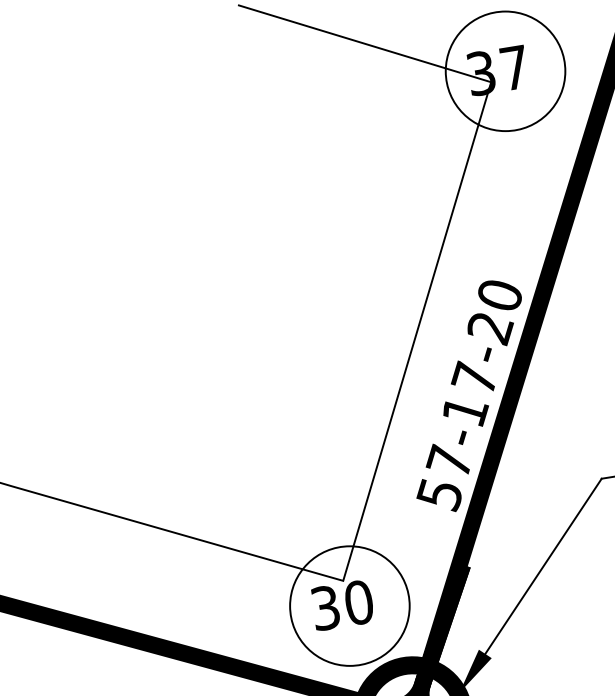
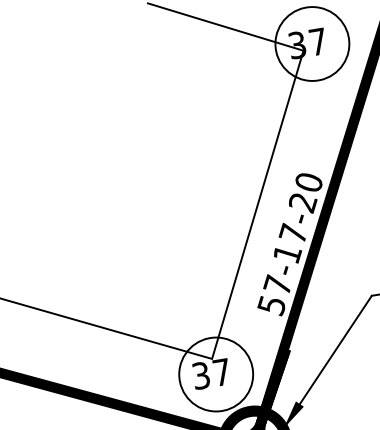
text: (358, 602) -> (221, 372), 30 -> 37

